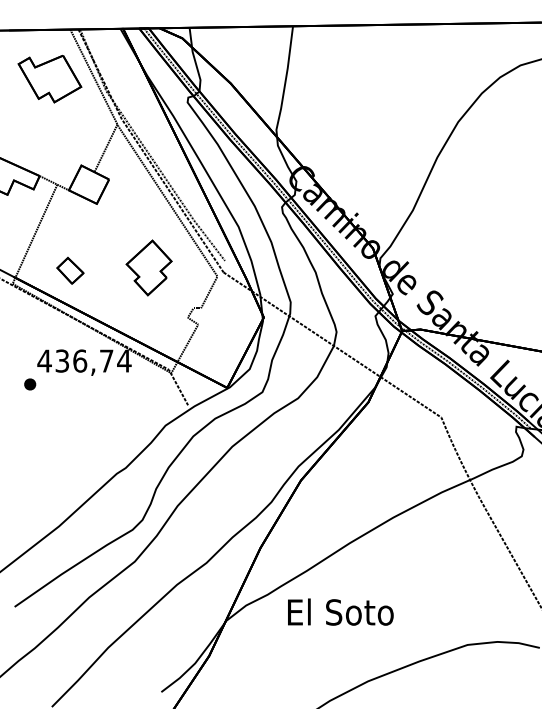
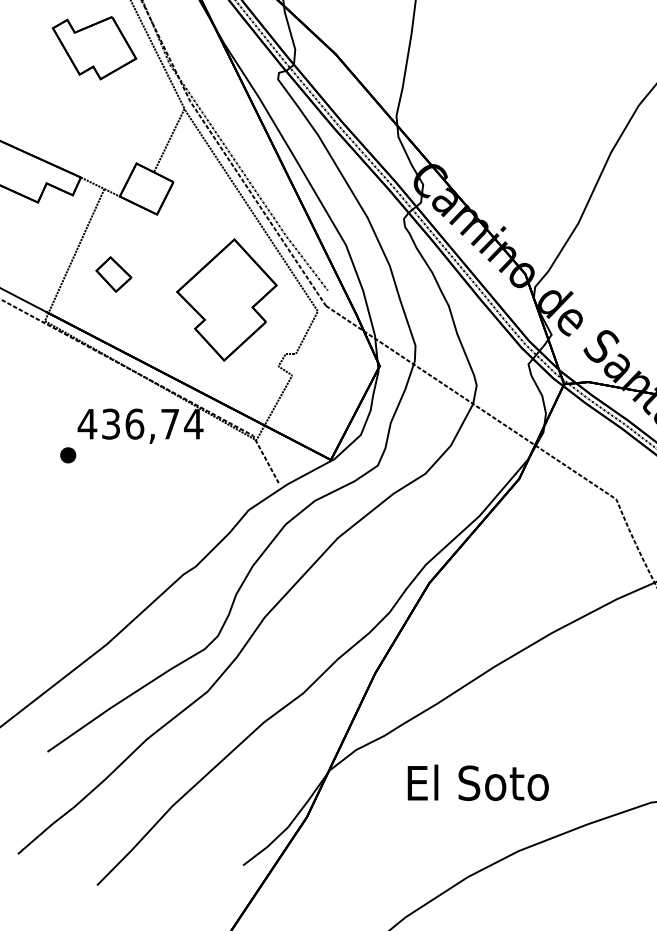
part: (148, 267) -> (225, 299), size x1.67
part: (70, 270) -> (113, 274), moved
text: (340, 611) -> (477, 781), moved

